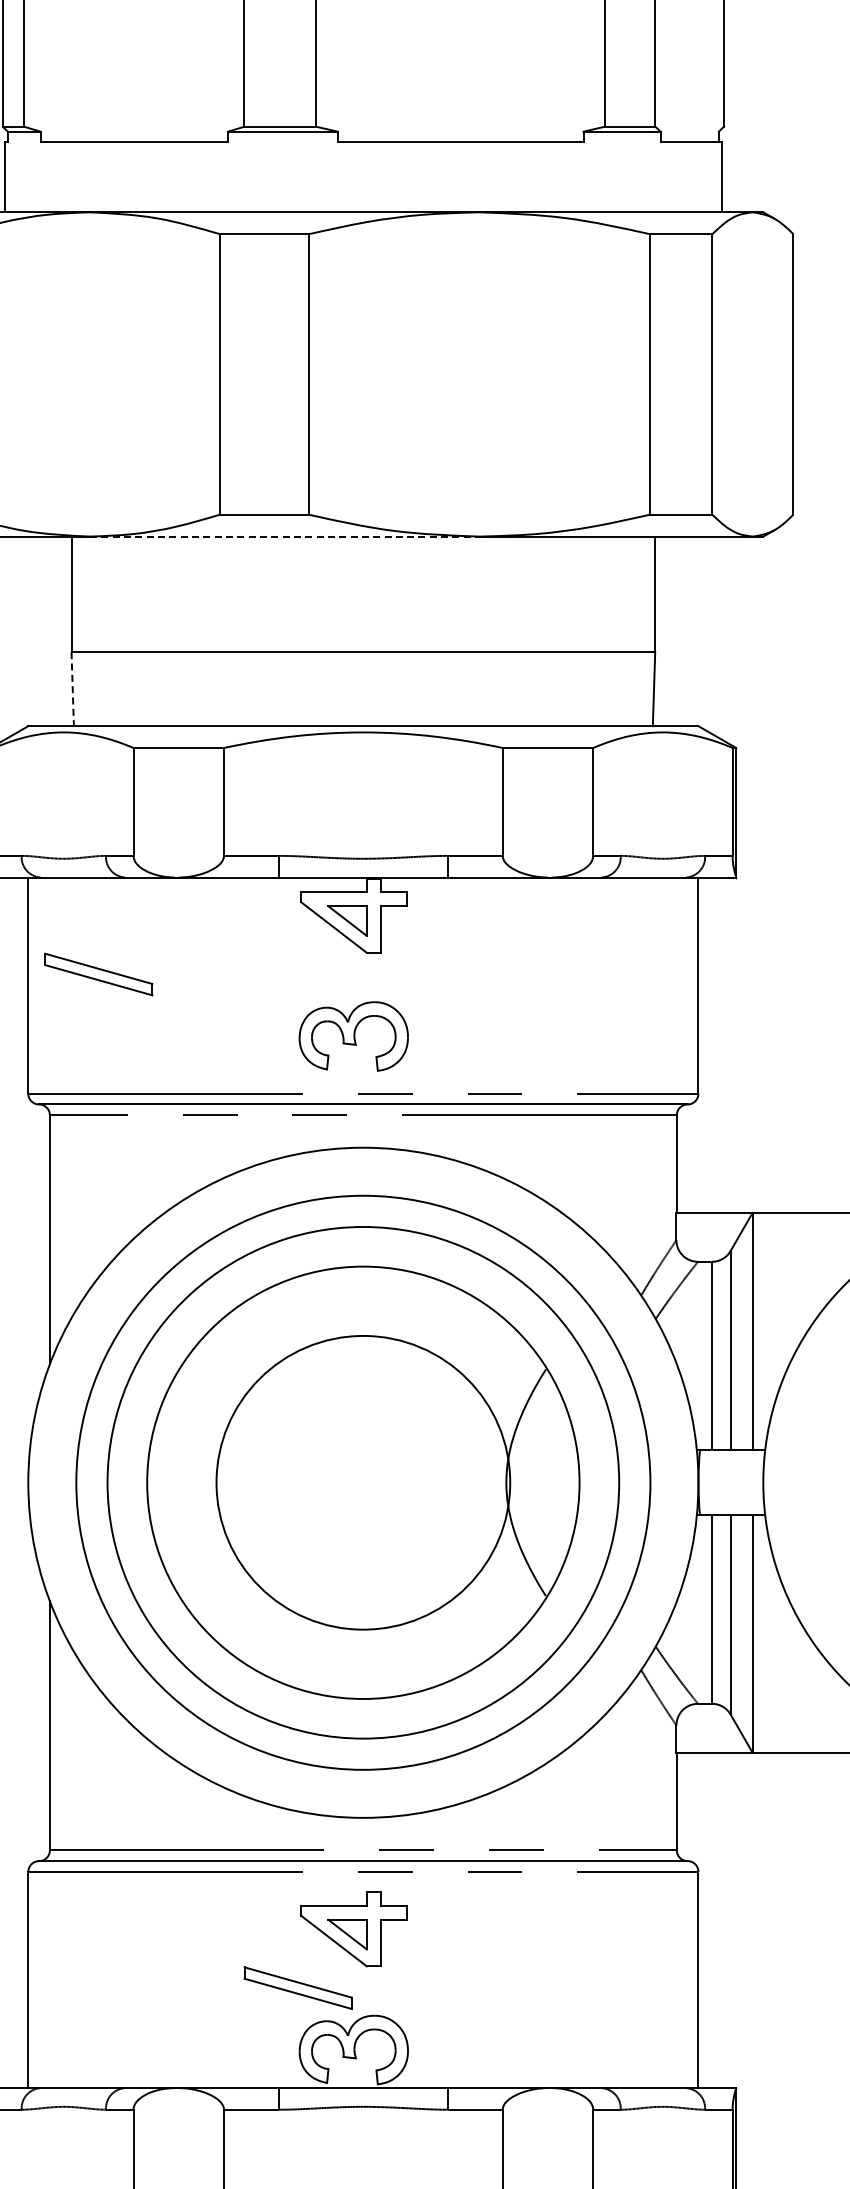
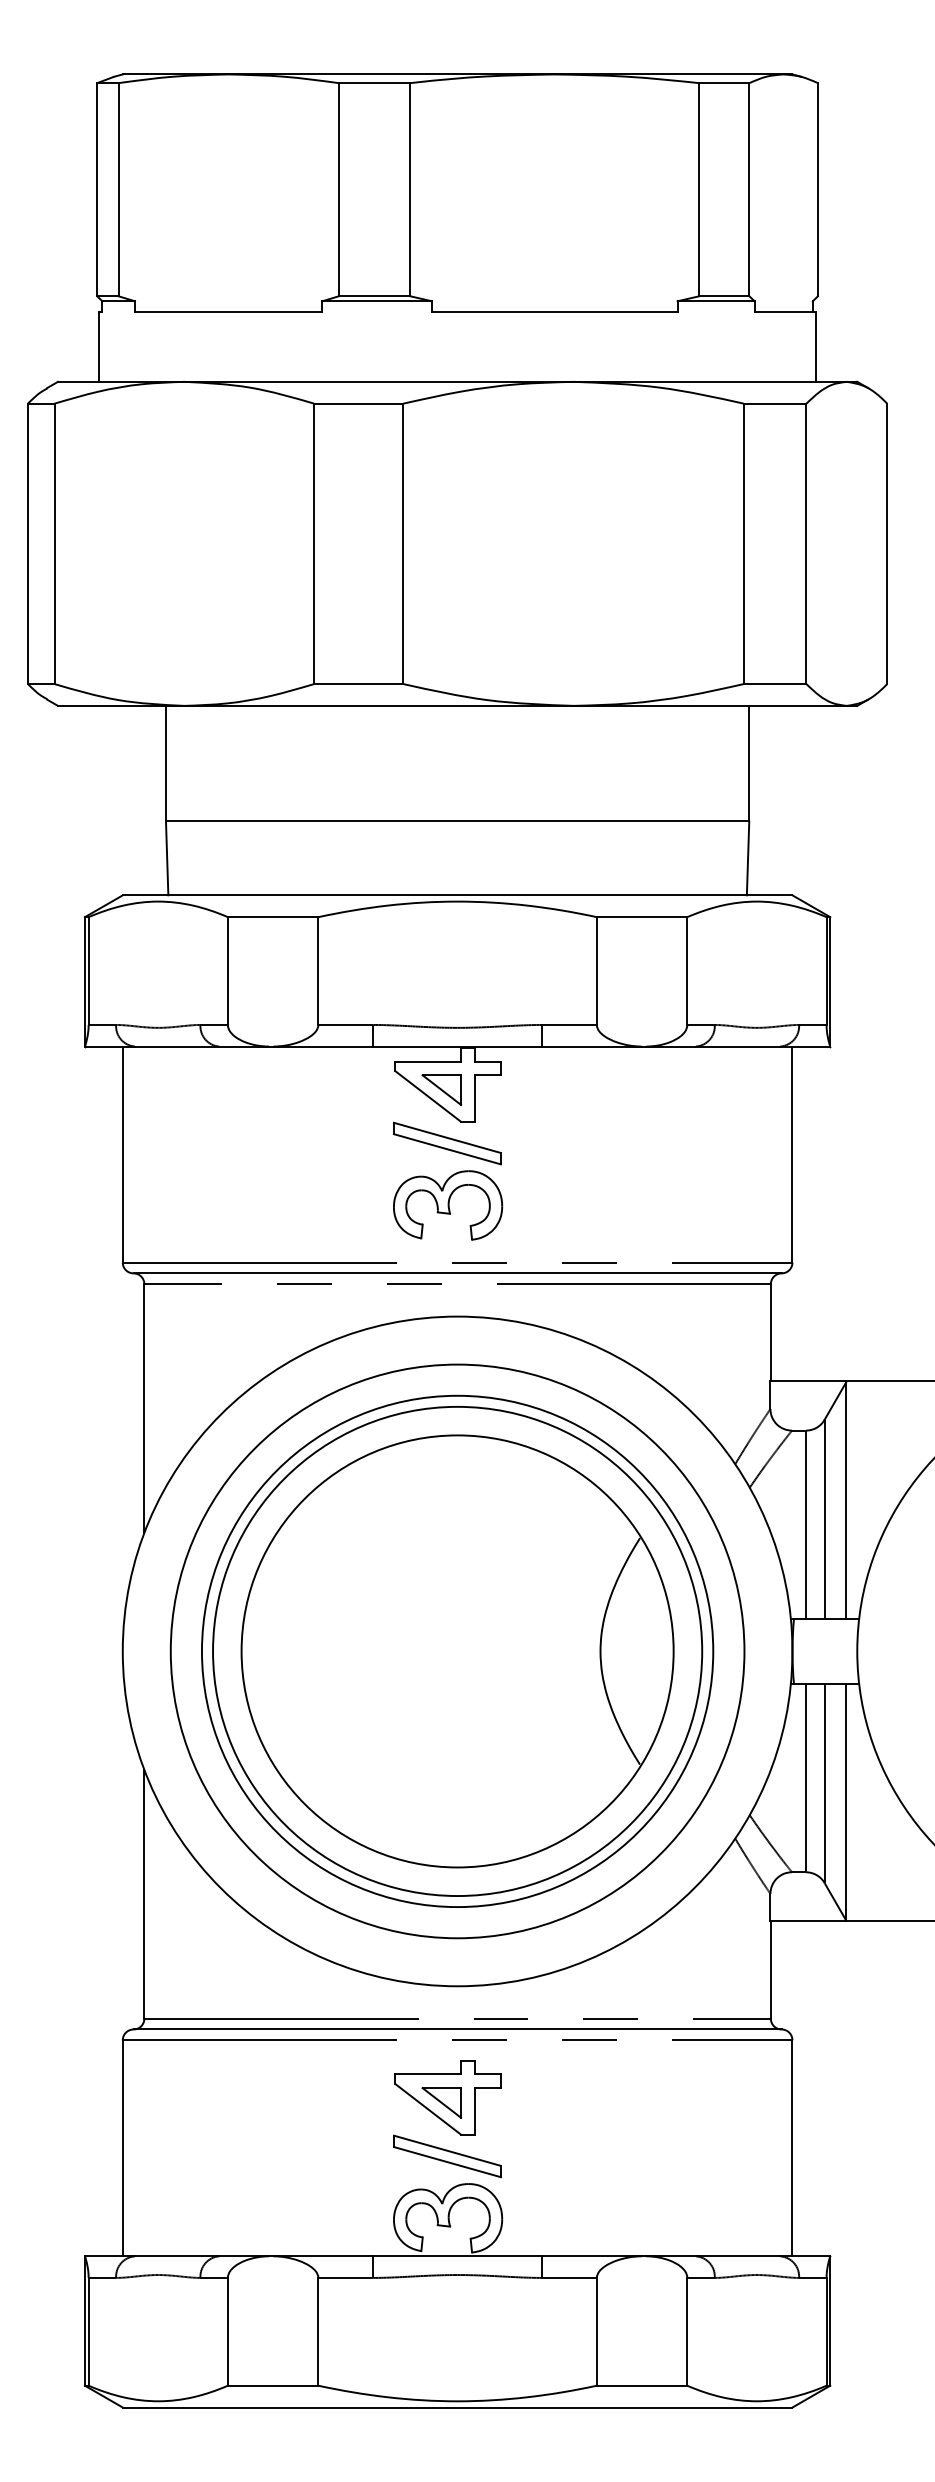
line: (284, 536) -> (378, 705), dashed -> solid
line: (73, 689) -> (167, 858), dashed -> solid
part: (99, 974) -> (447, 1143), moved
circle: (363, 1482) -> (457, 1651), size x1.67
part: (298, 1988) -> (447, 2156), moved

